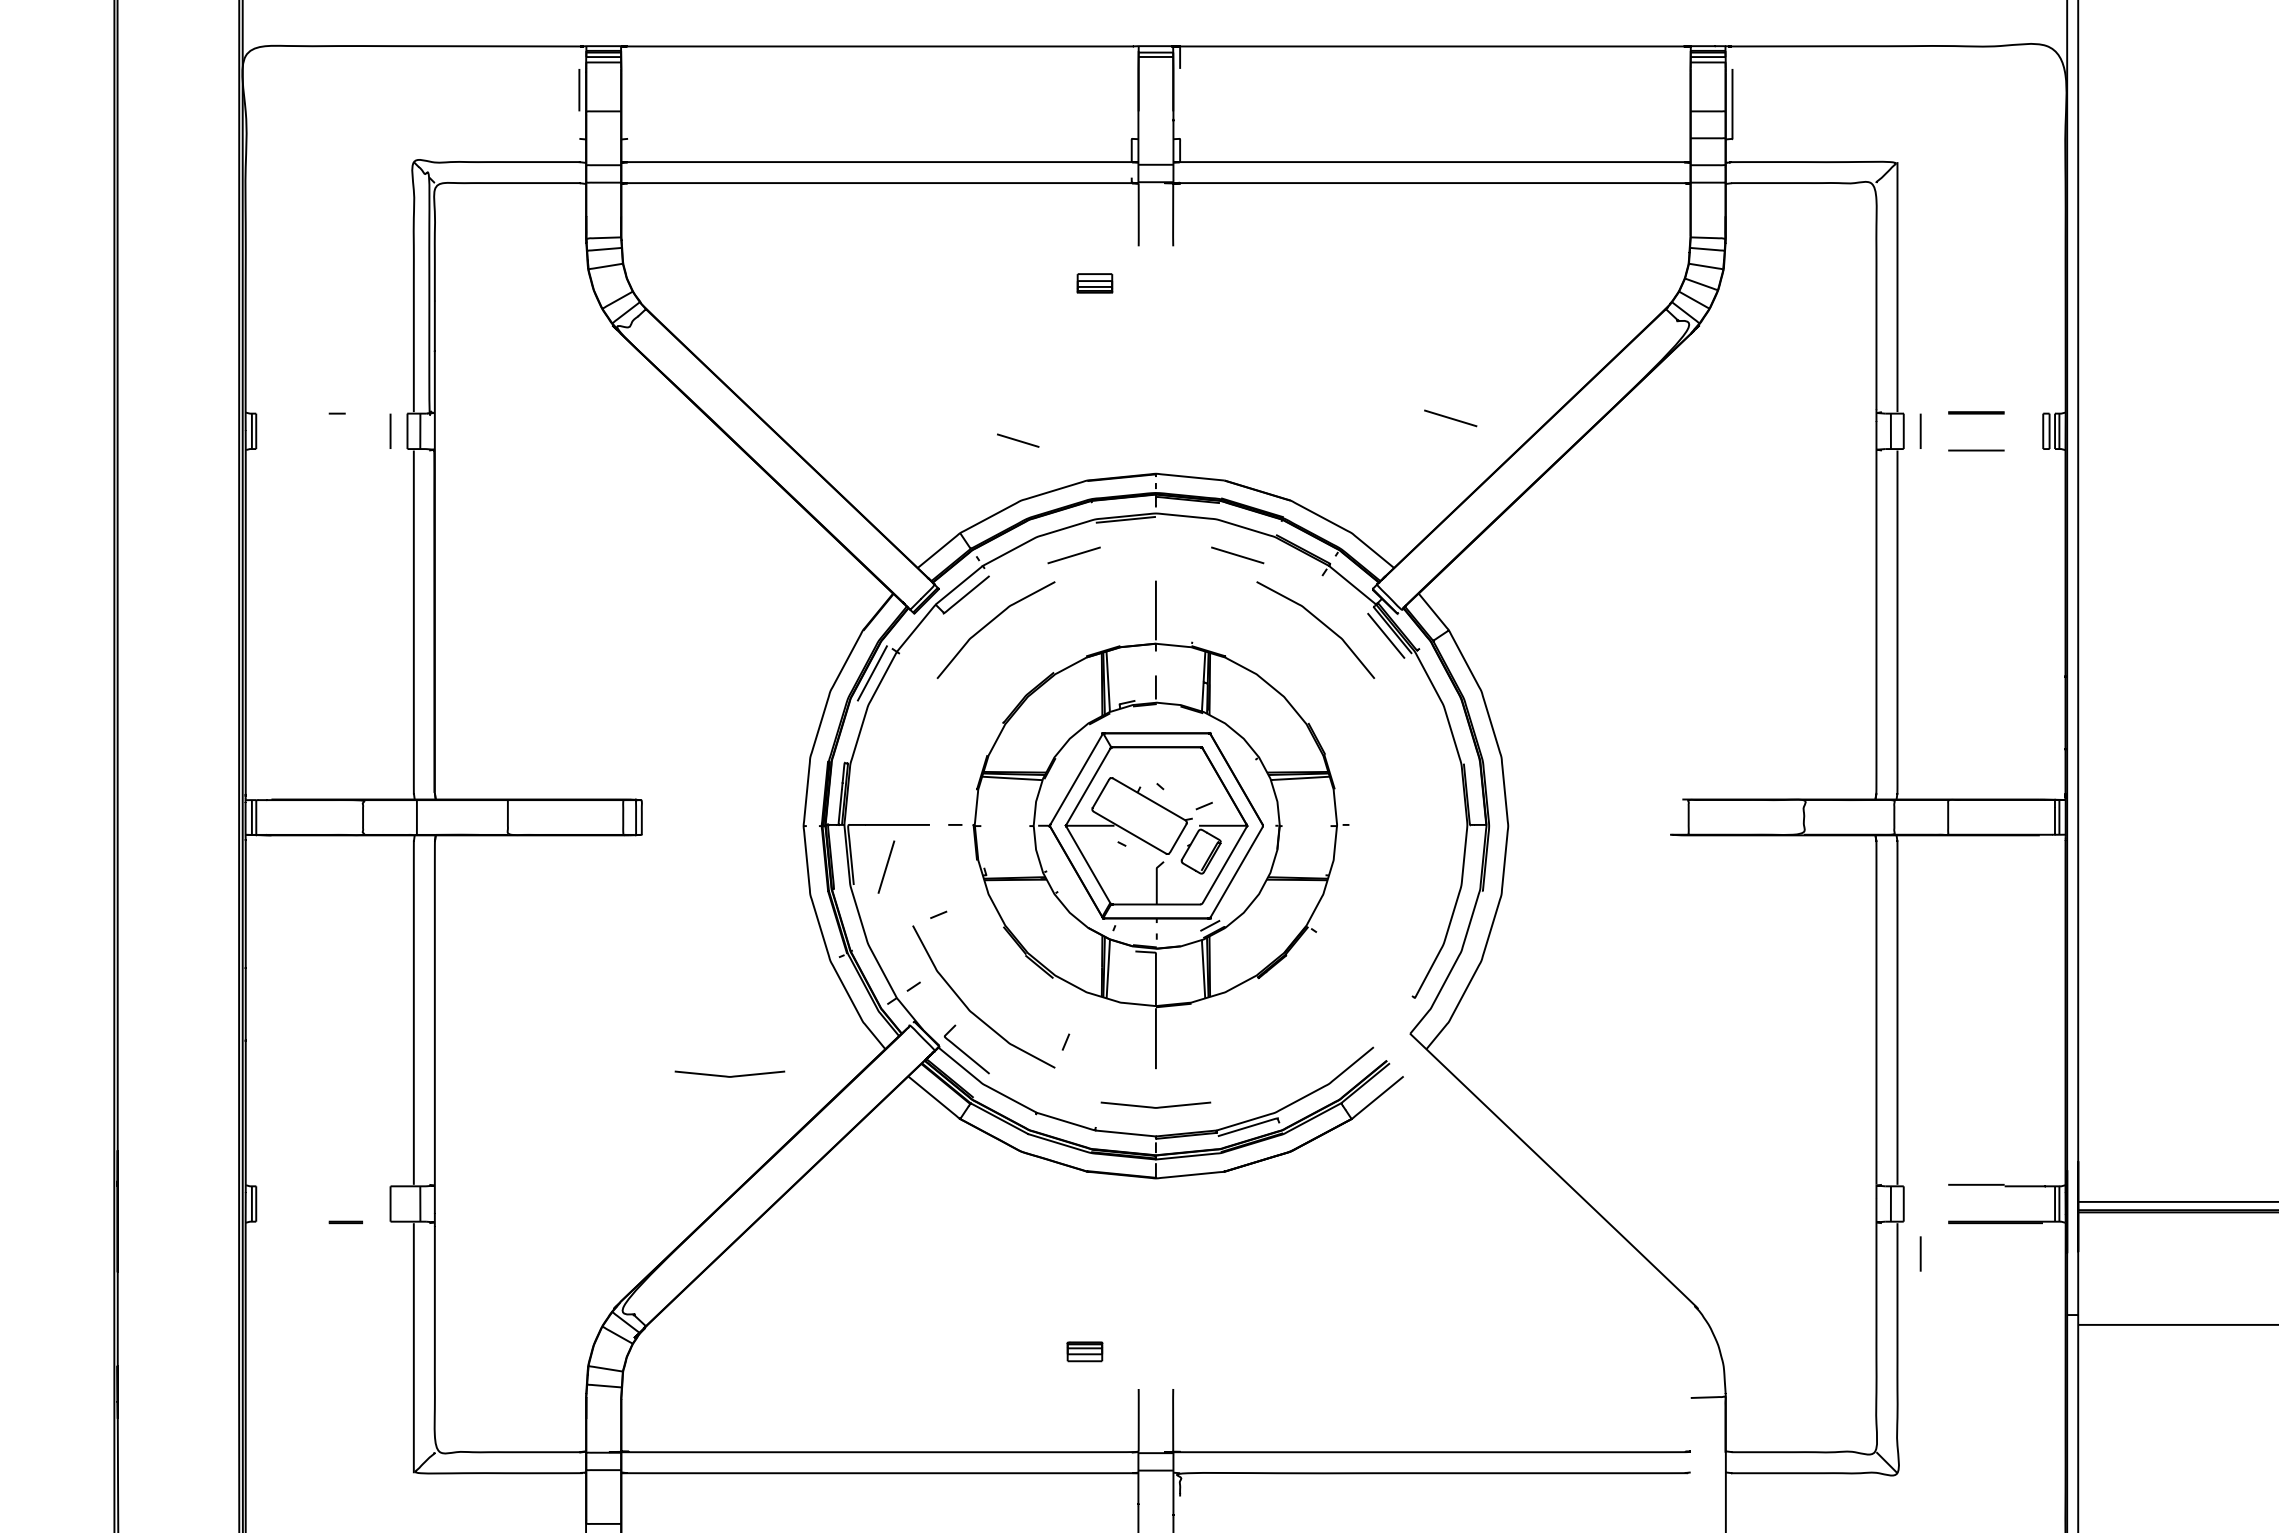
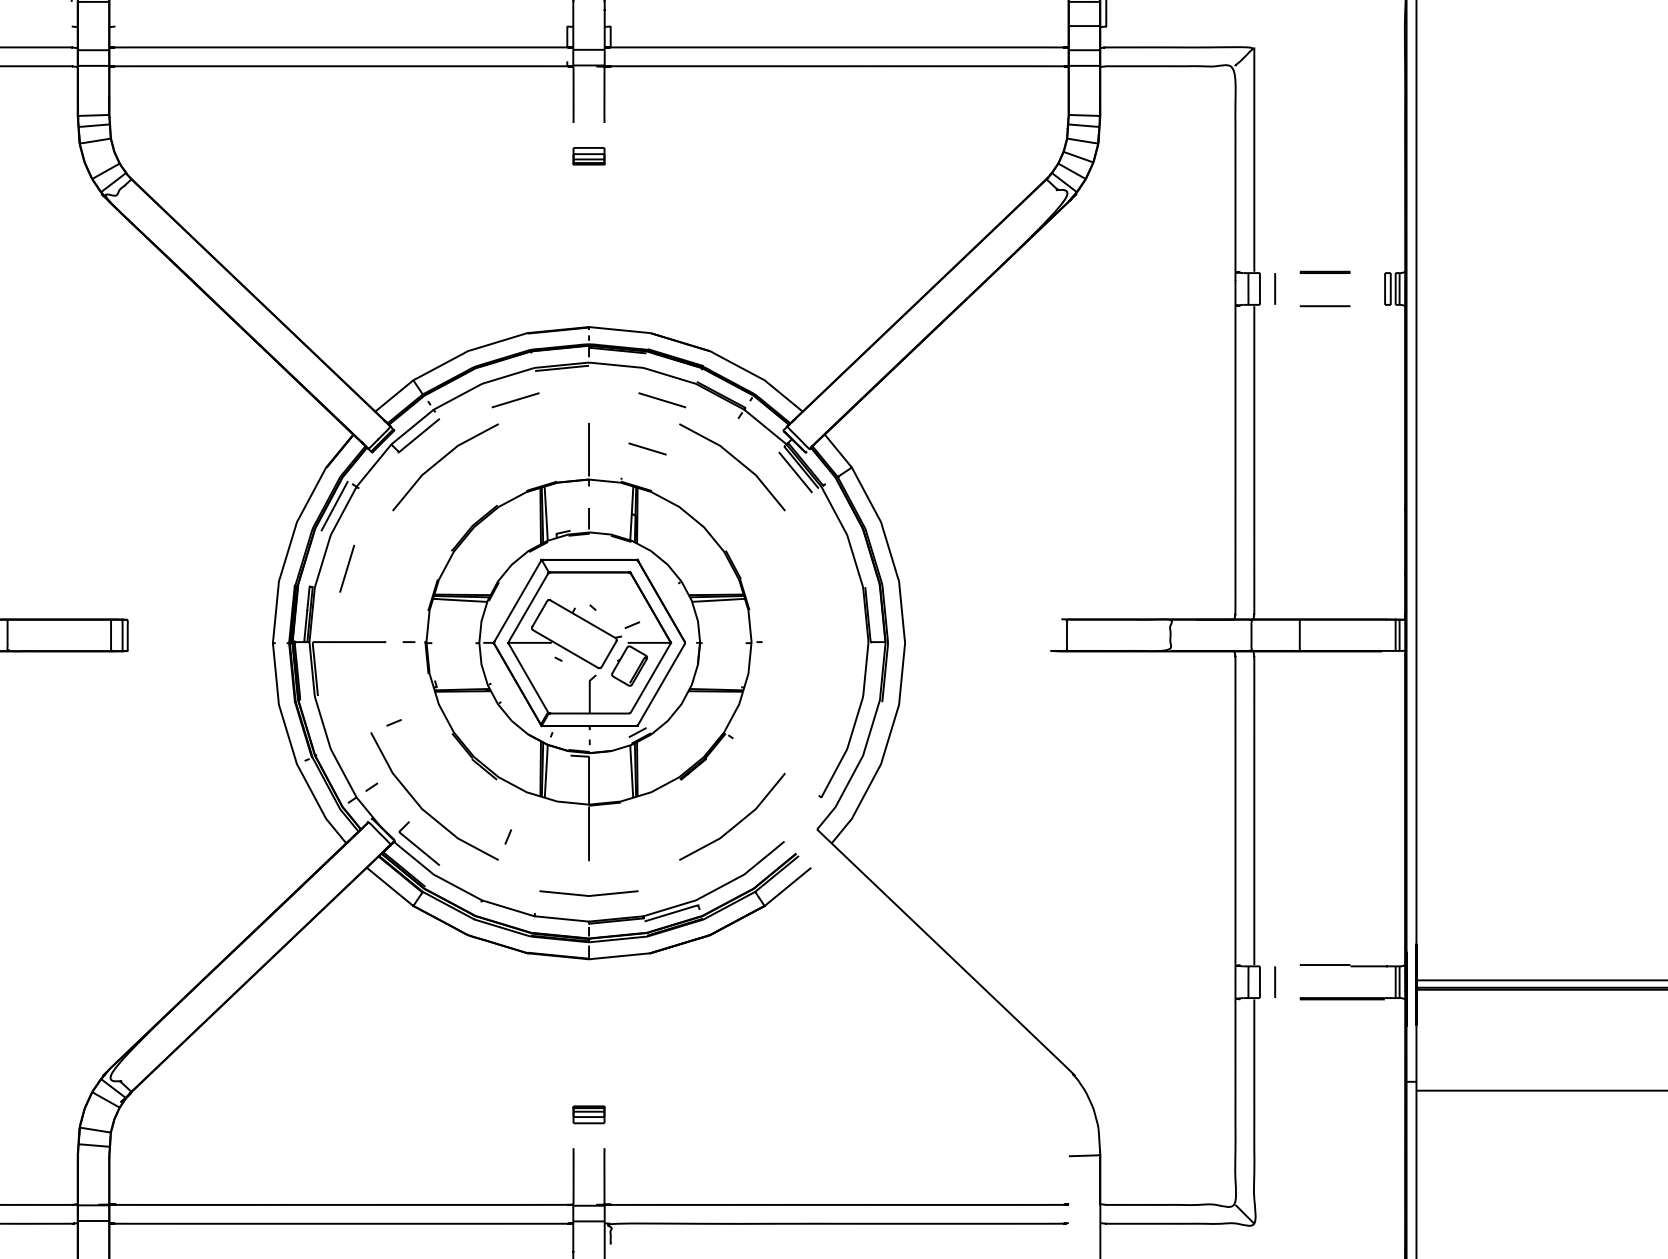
part: (1094, 283) -> (588, 156), moved
line: (1450, 418) -> (853, 277), removed
line: (1018, 440) -> (647, 448), moved
line: (886, 866) -> (347, 568), moved
curve: (1322, 1025) -> (738, 822), added
curve: (727, 1075) -> (204, 866), removed
line: (1920, 1253) -> (1274, 981), moved
part: (1084, 1351) -> (588, 1114), moved

